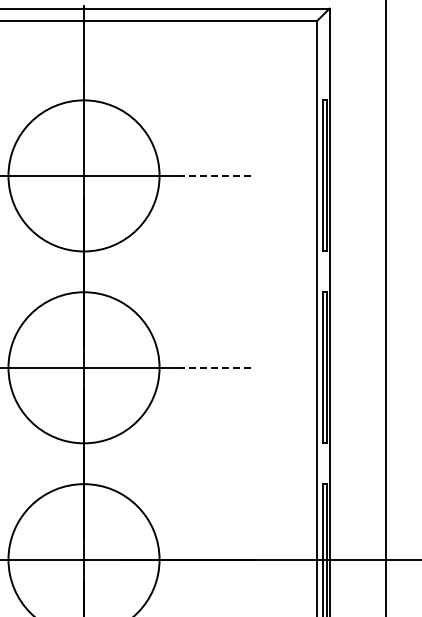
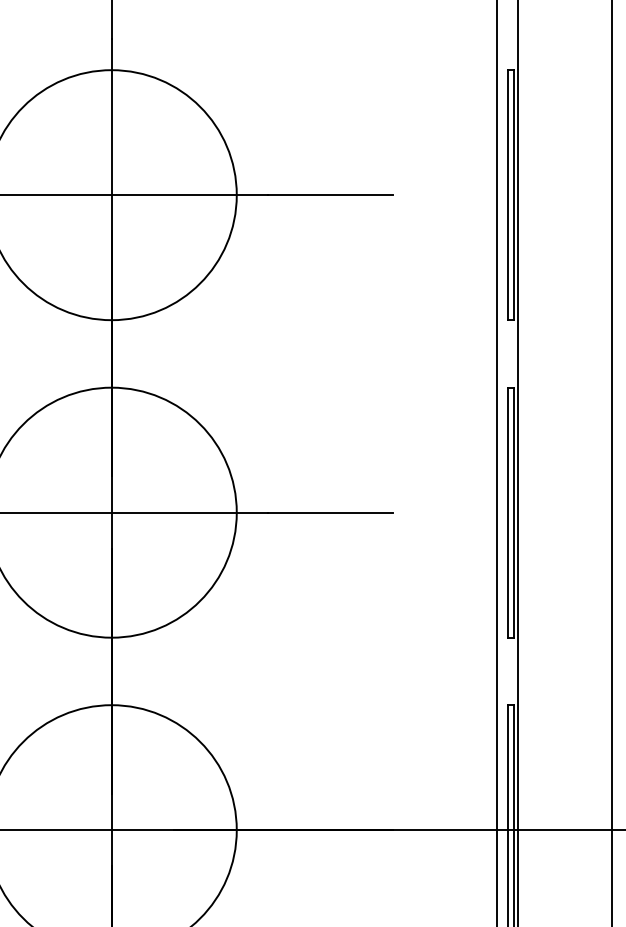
line: (216, 175) -> (330, 194), dashed -> solid
line: (216, 367) -> (330, 512), dashed -> solid

